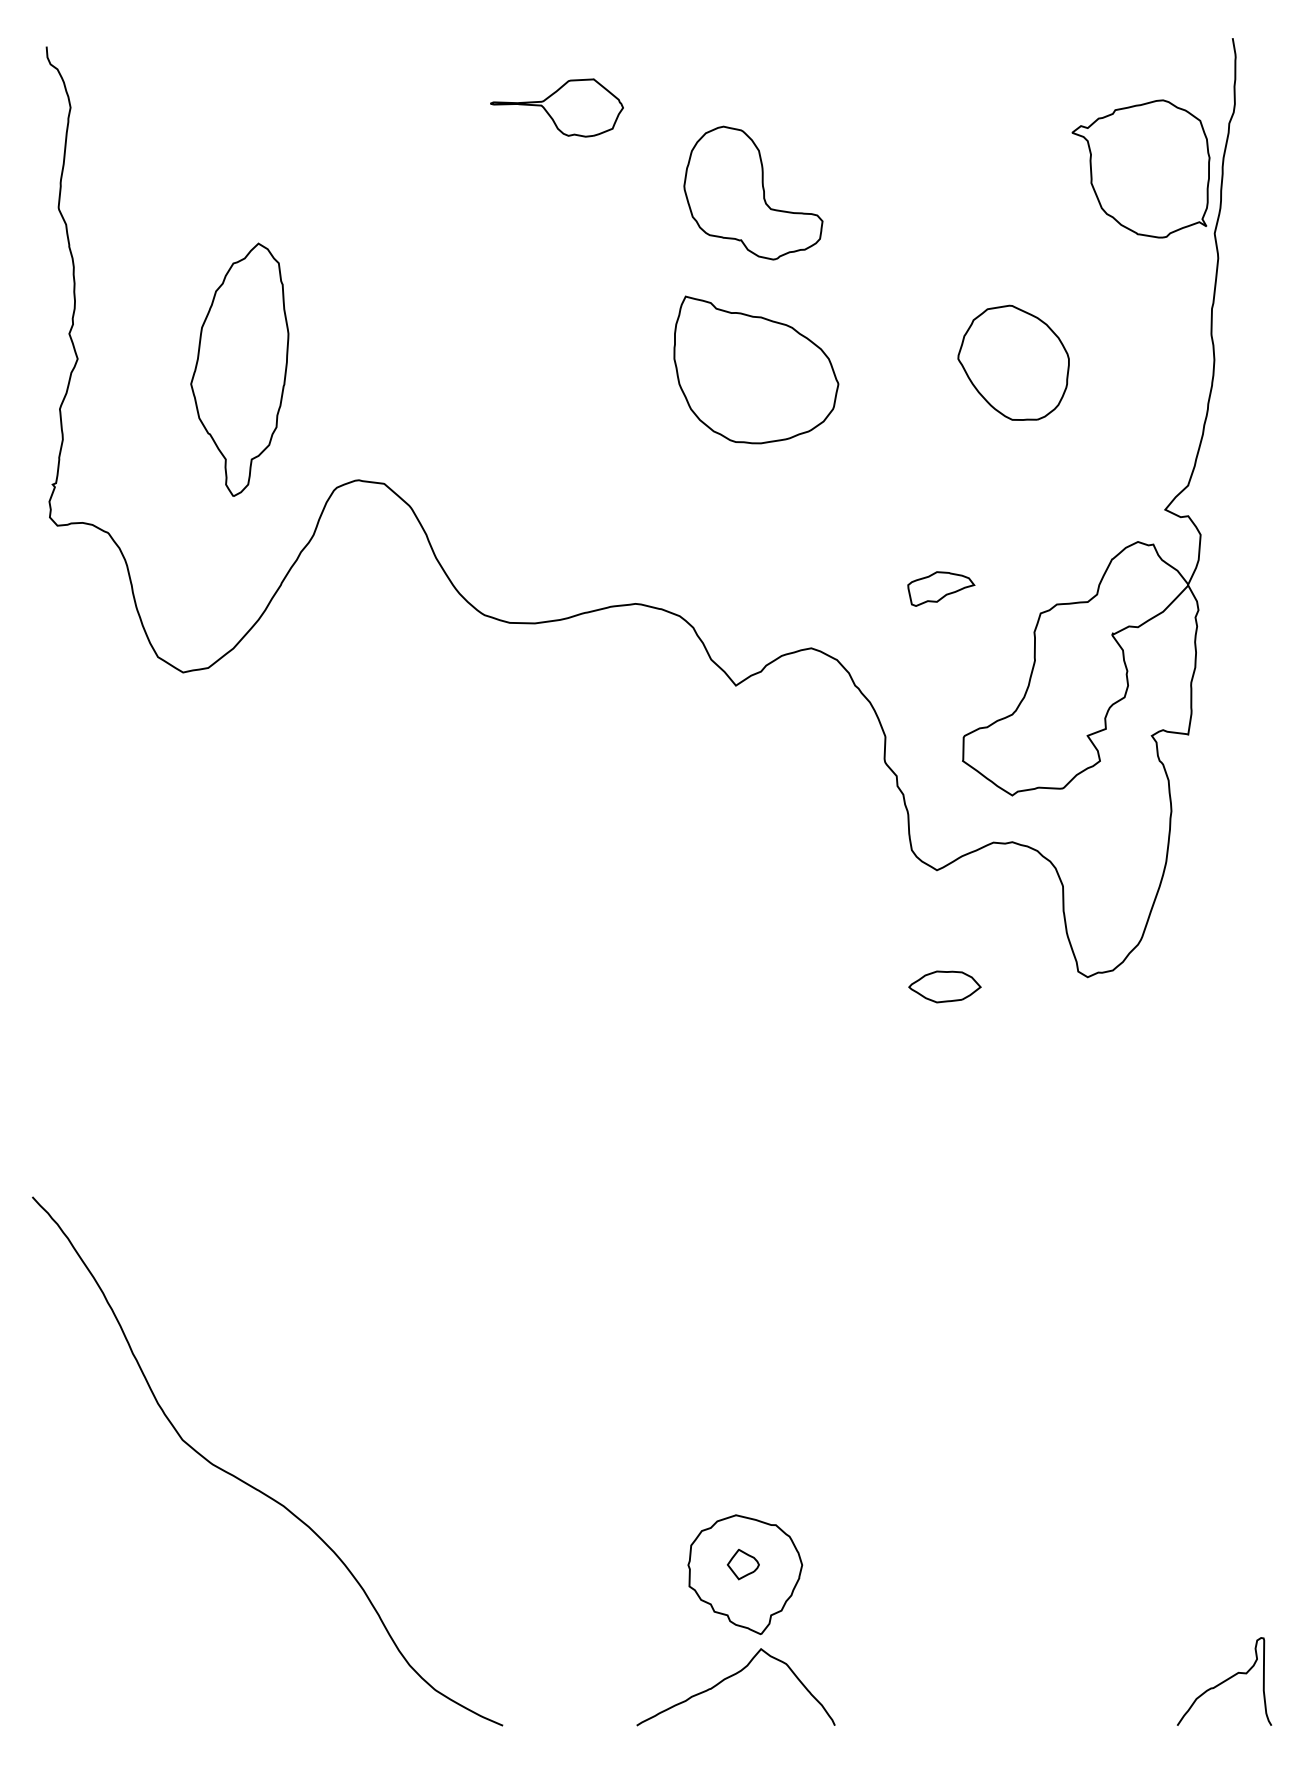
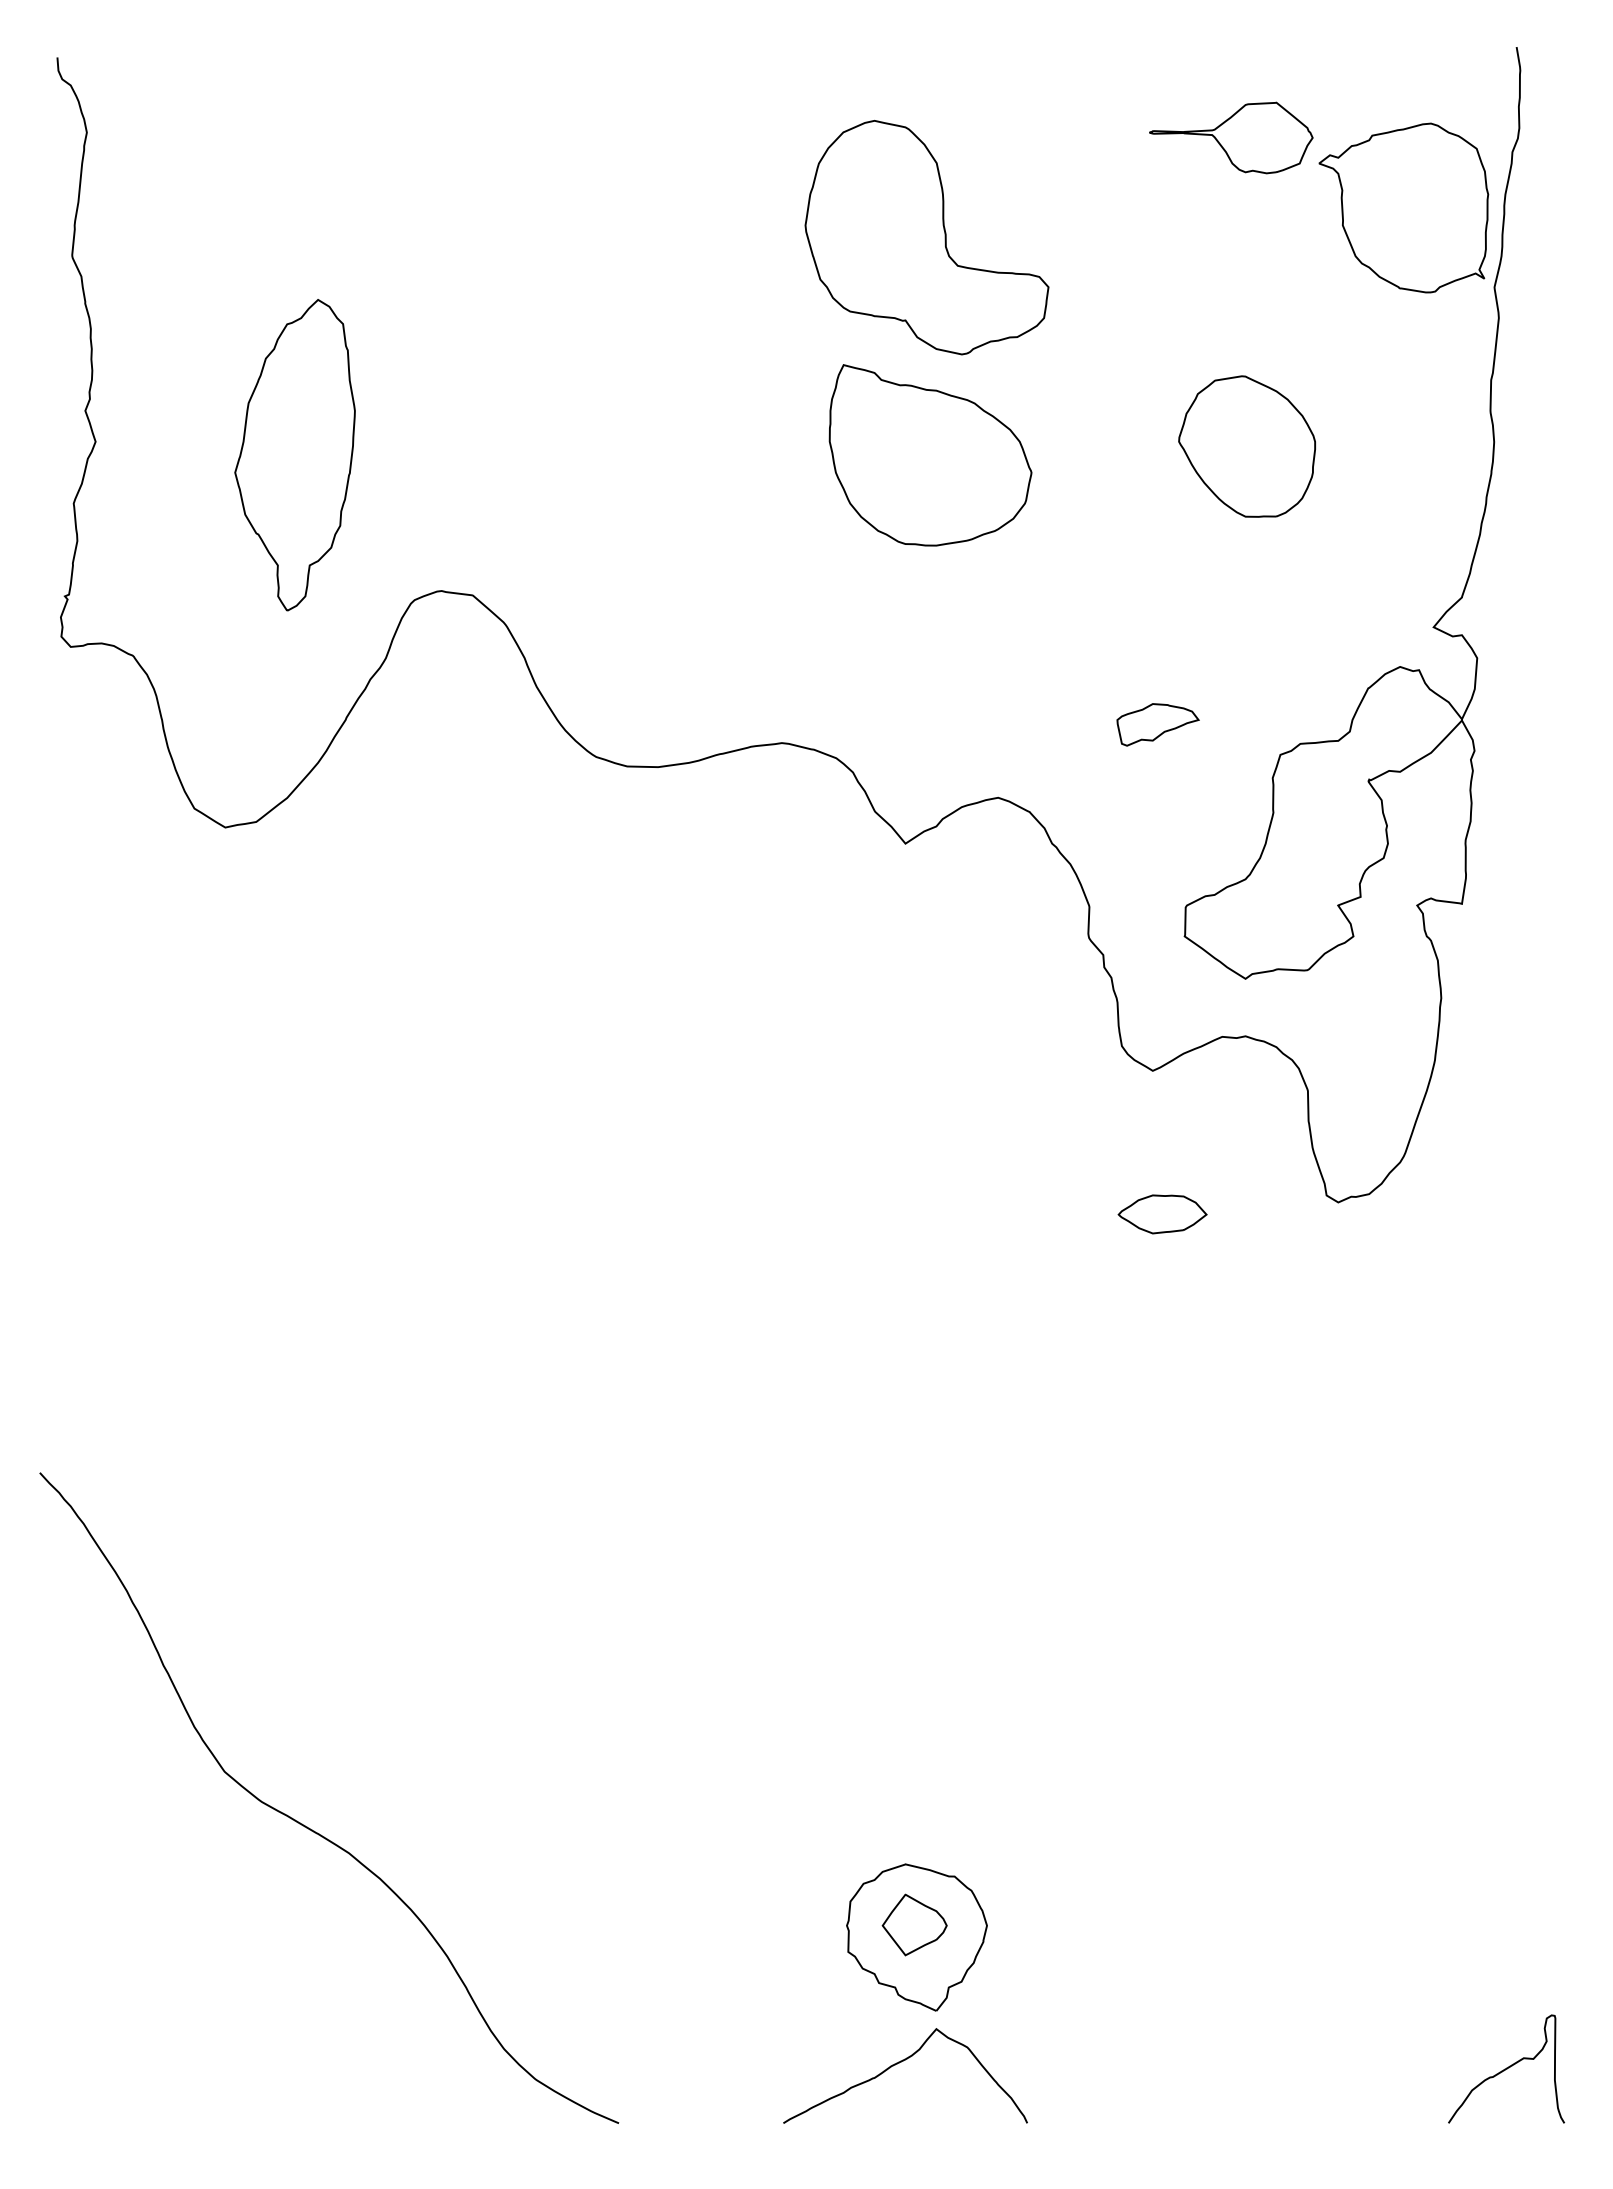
part: (557, 107) -> (1231, 137), moved
part: (753, 192) -> (926, 237), size x1.43
part: (743, 1564) -> (914, 1924), size x1.67

